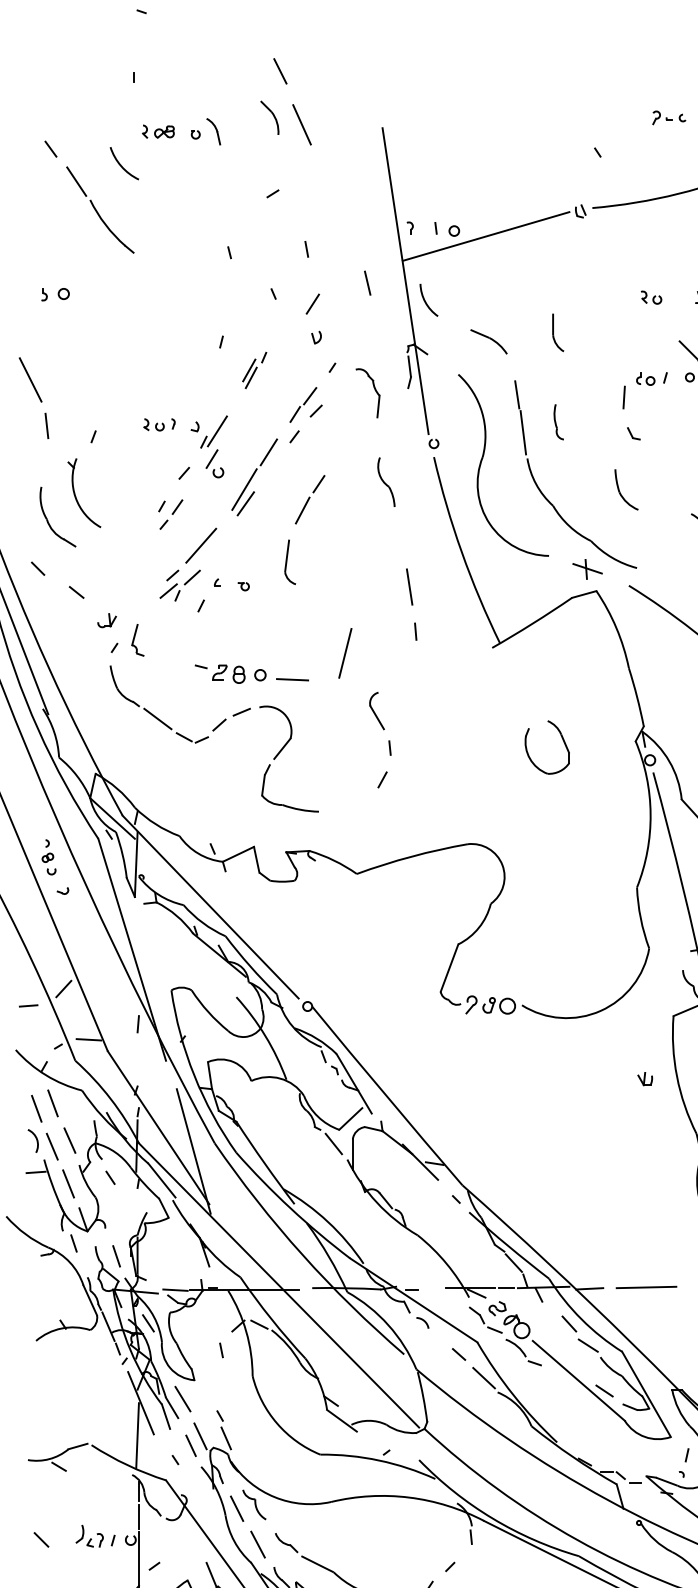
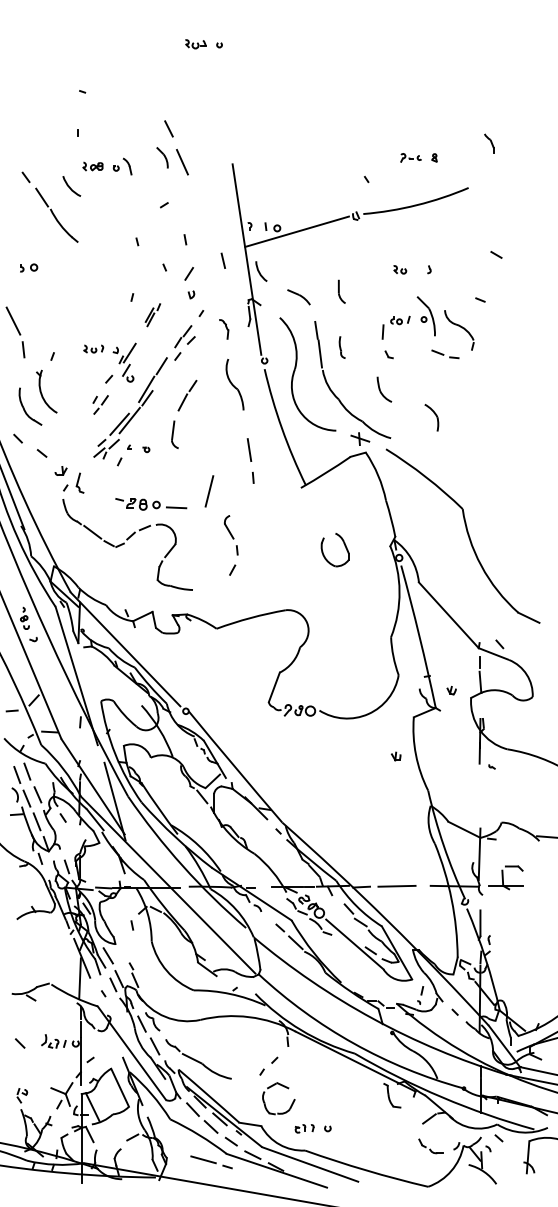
part: (369, 393) -> (224, 329), size x0.62
part: (385, 481) -> (234, 384), size x1.67
line: (216, 539) -> (129, 420), added

